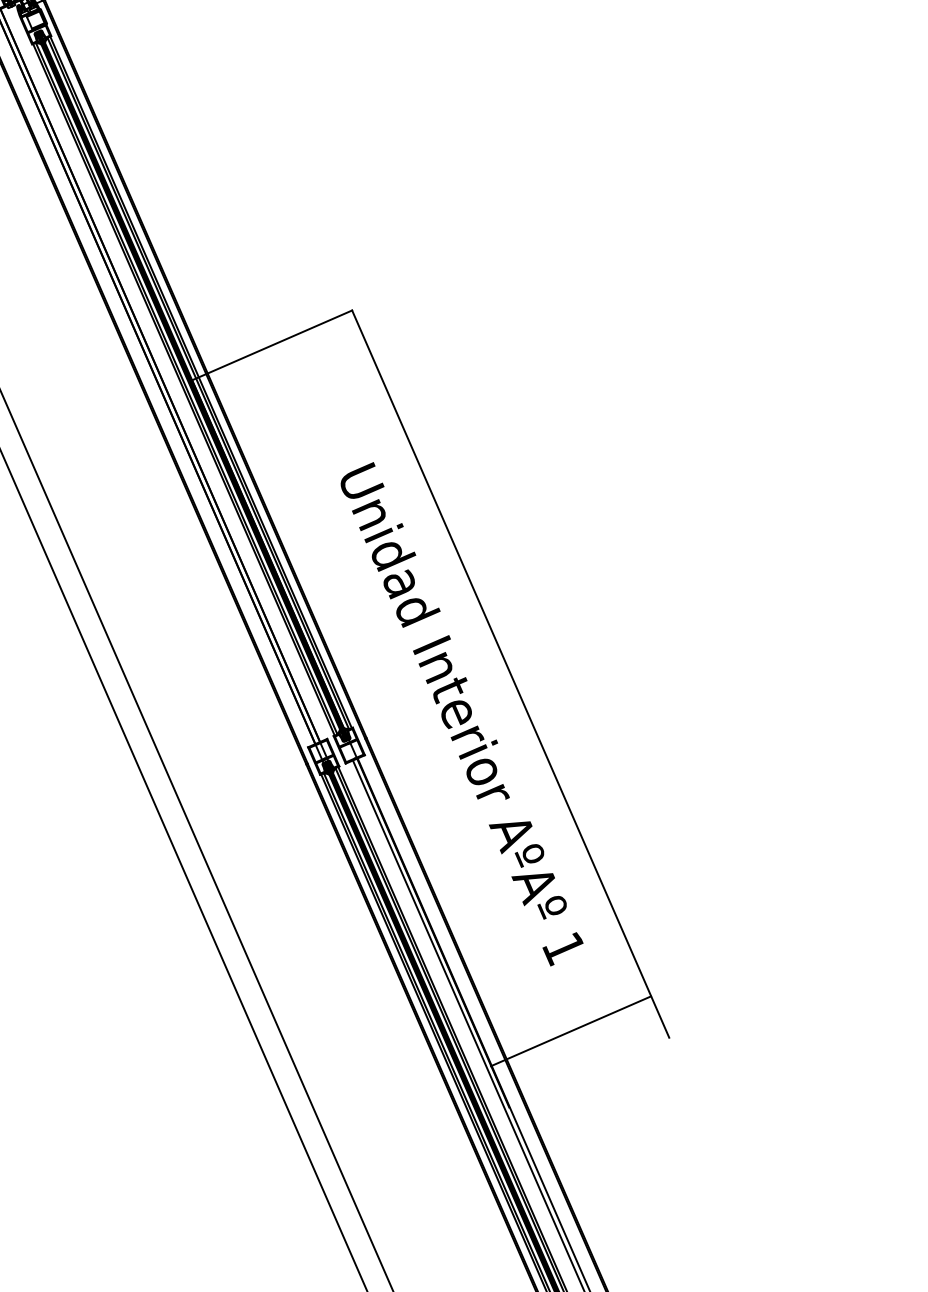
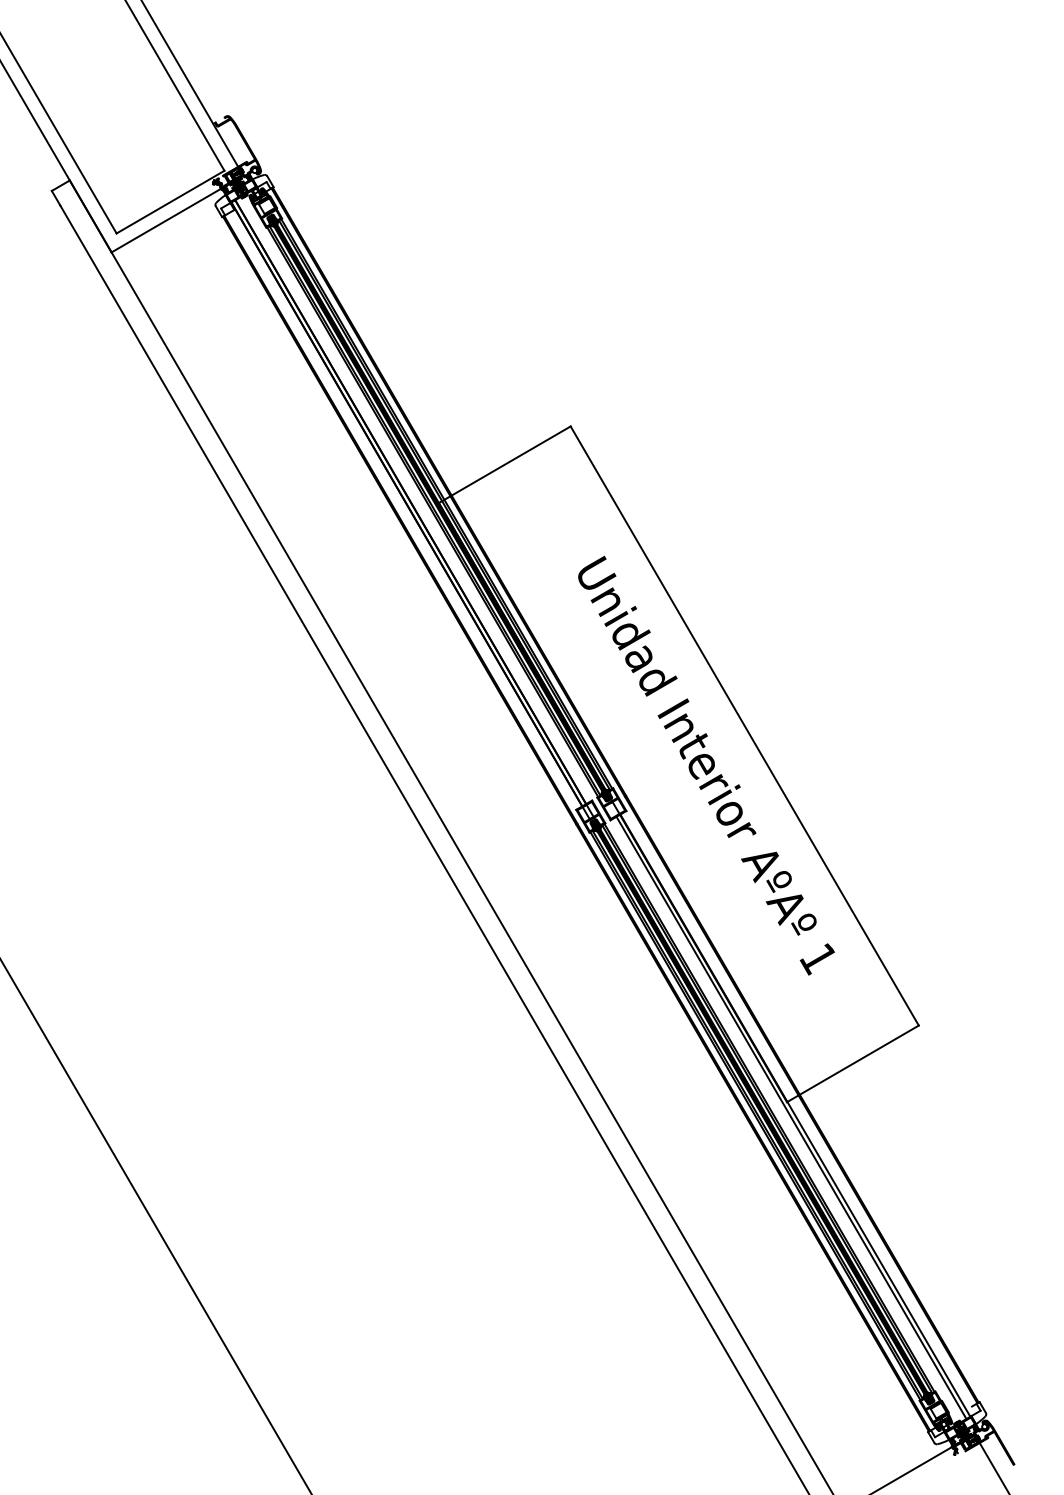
line: (570, 1030) -> (852, 1063), moved

